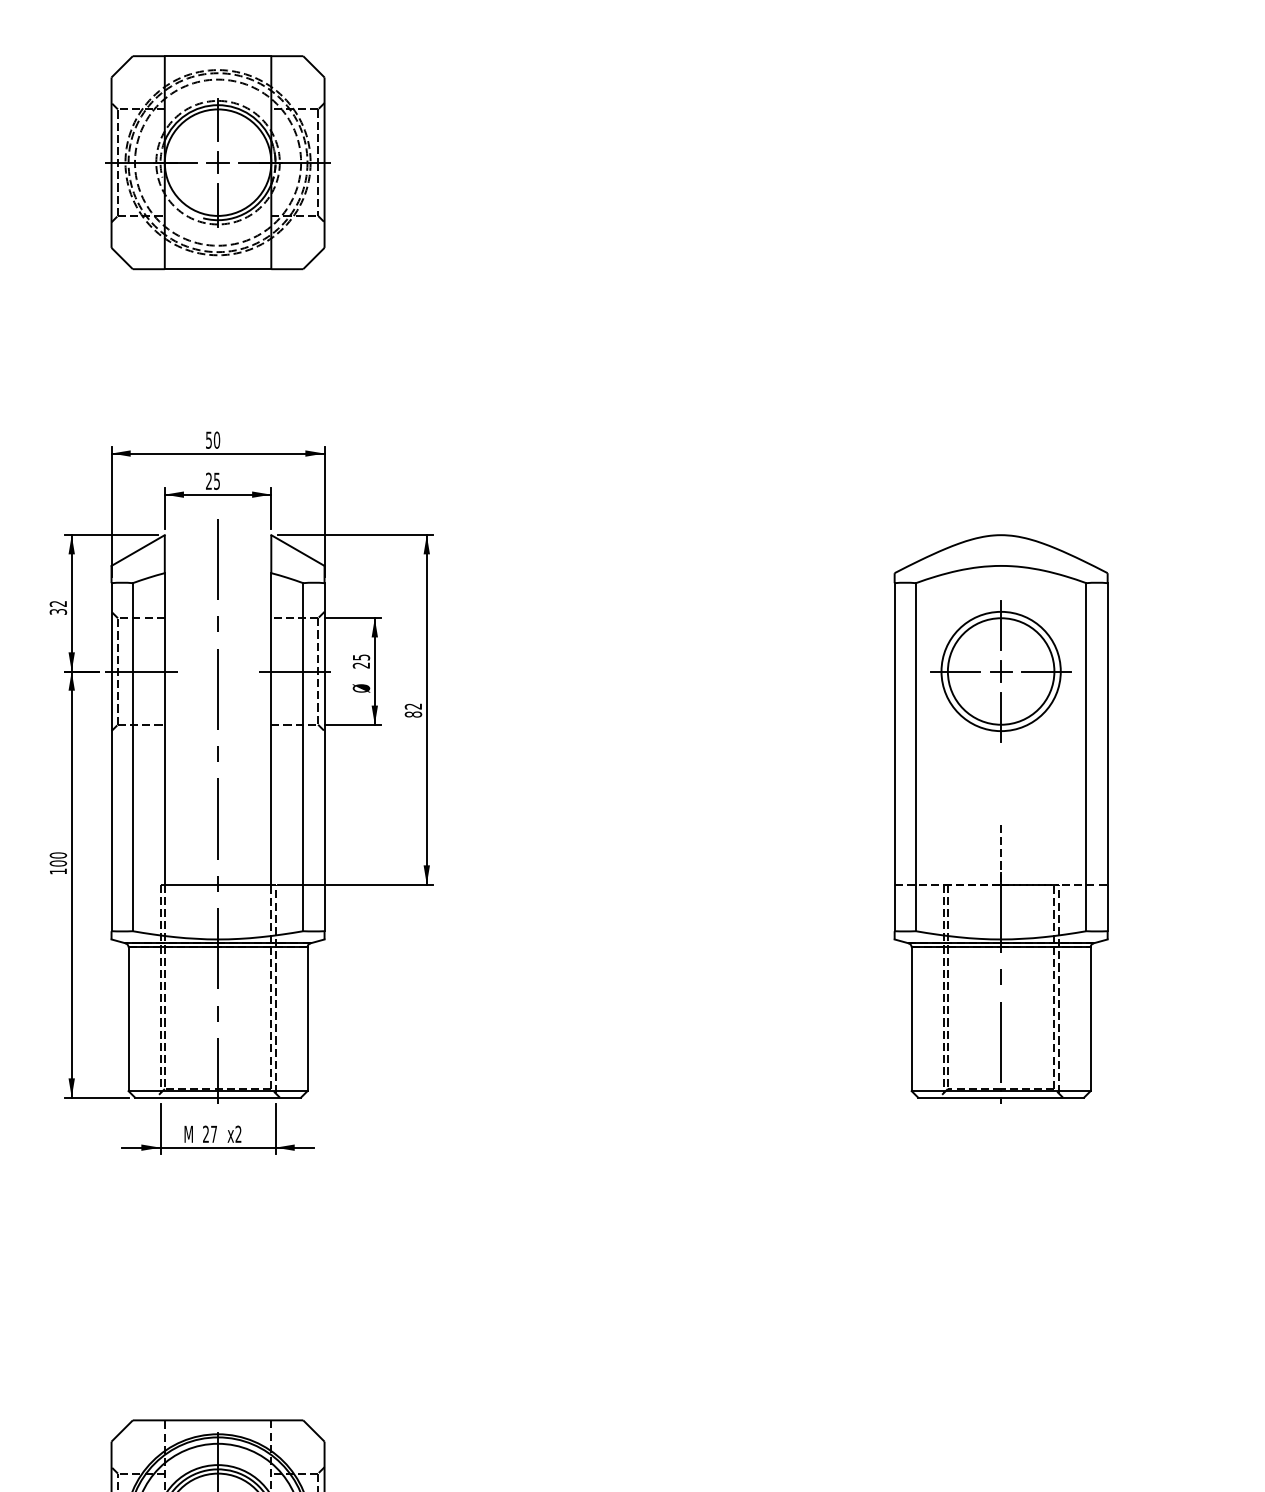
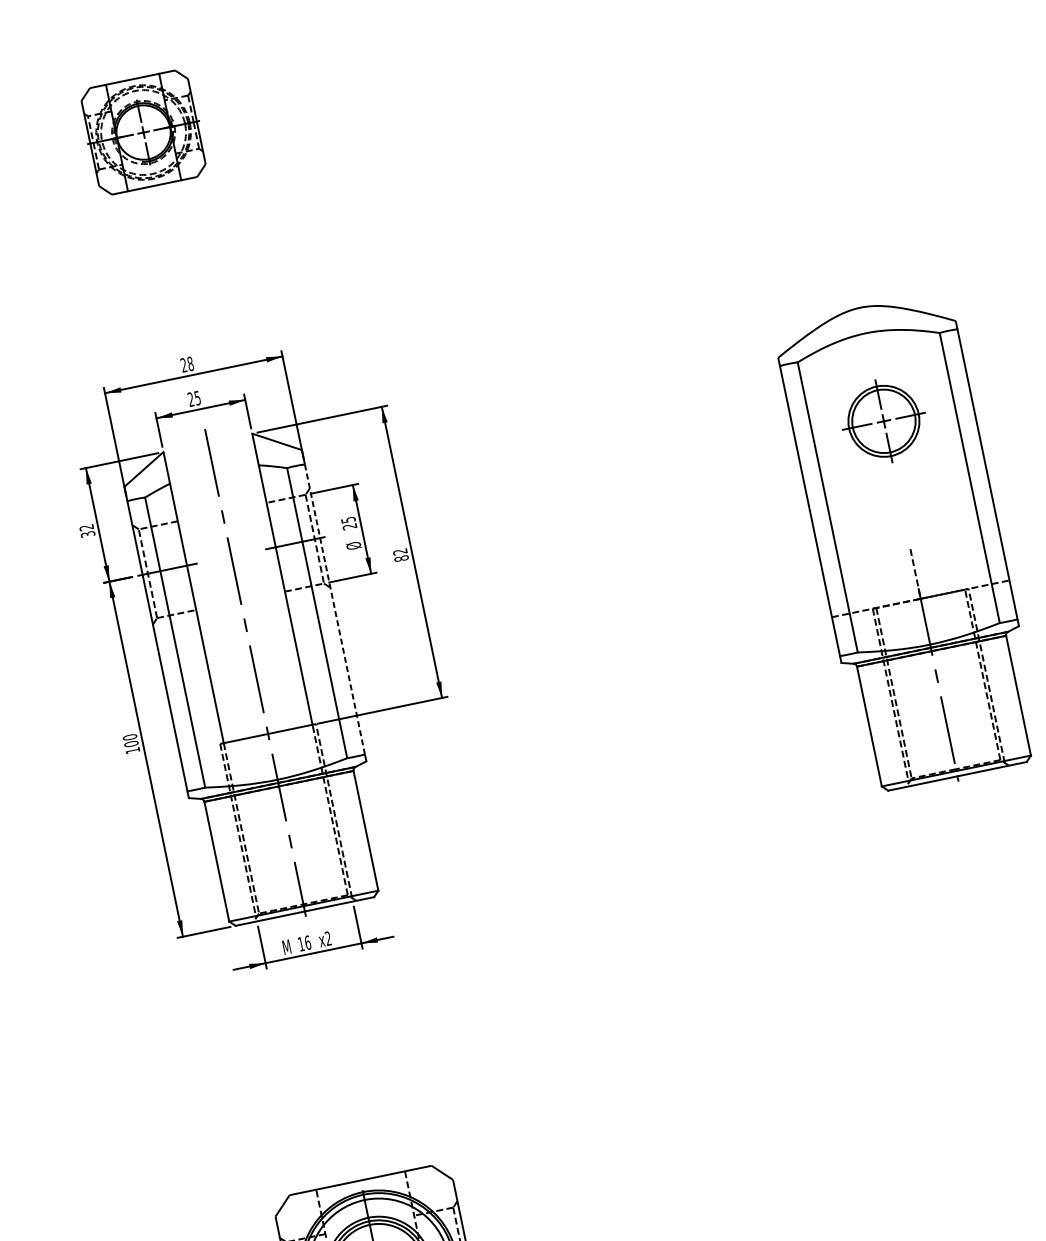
part: (217, 162) -> (143, 132), size x0.6
text: (213, 439) -> (187, 363), 50 -> 28
part: (1000, 671) -> (883, 421), size x0.7
line: (324, 757) -> (334, 609), solid -> dashed
text: (210, 1133) -> (304, 942), 27 -> 16

